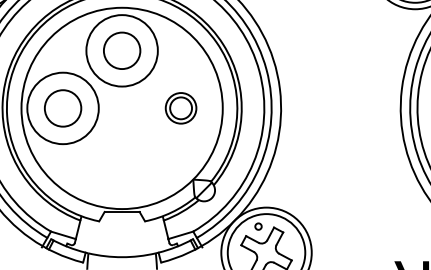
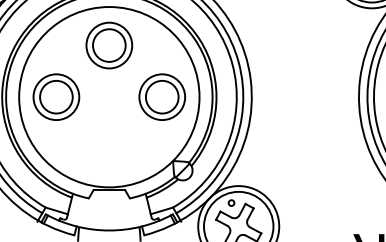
circle: (122, 50) -> (109, 45), size x0.71
part: (180, 107) -> (161, 96), size x1.67
circle: (63, 108) -> (56, 97), size x0.71

